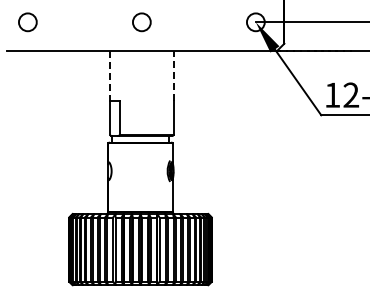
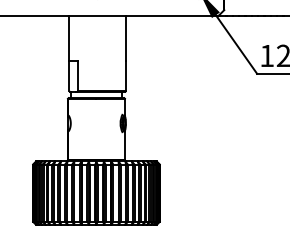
line: (109, 75) -> (68, 38), dashed -> solid
line: (173, 75) -> (125, 38), dashed -> solid

